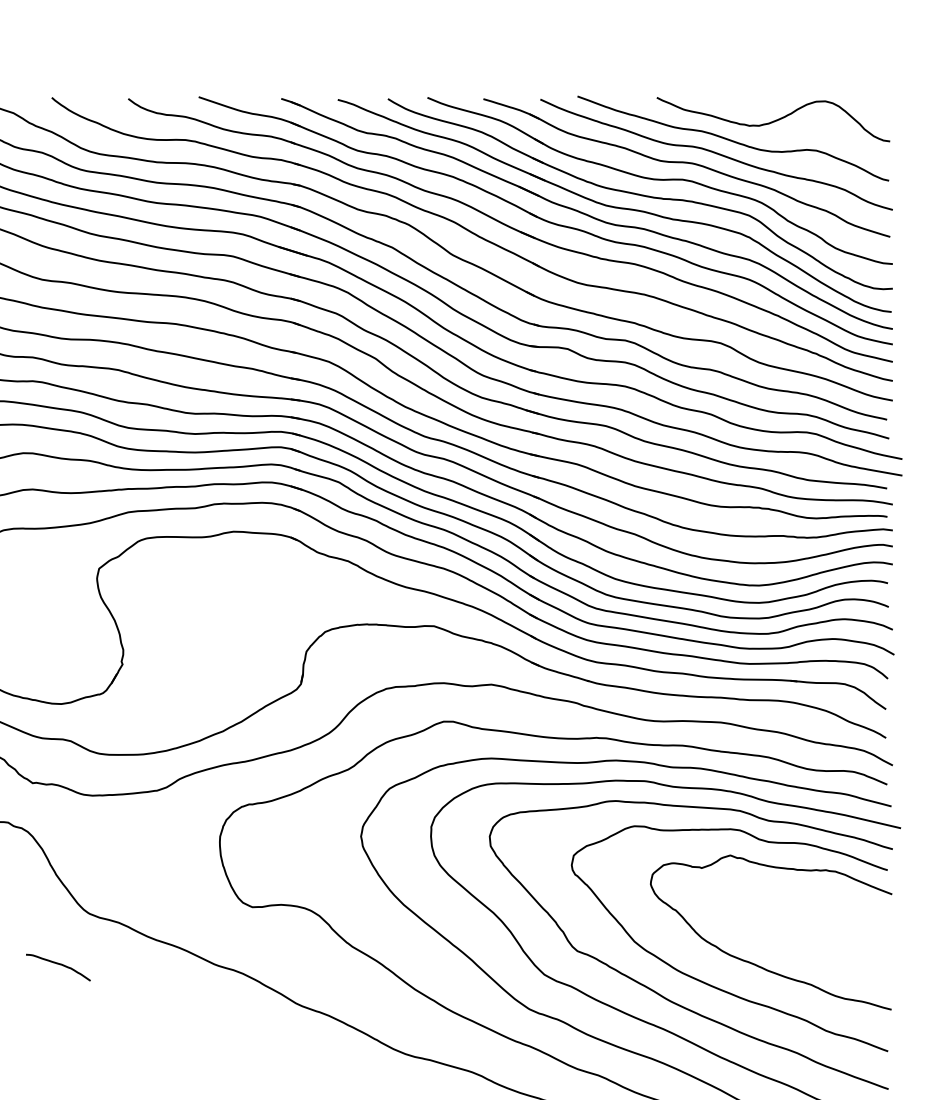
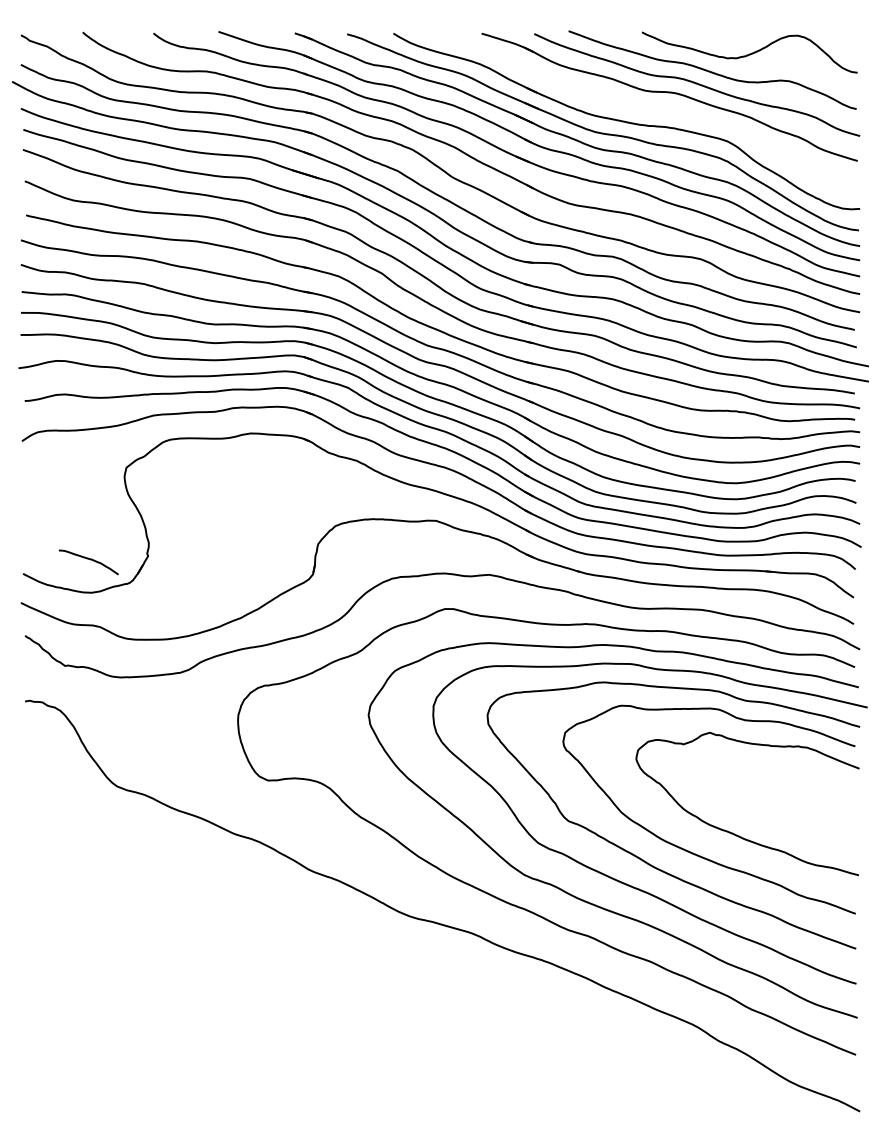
part: (659, 180) -> (644, 108), removed
curve: (60, 965) -> (90, 560), moved

